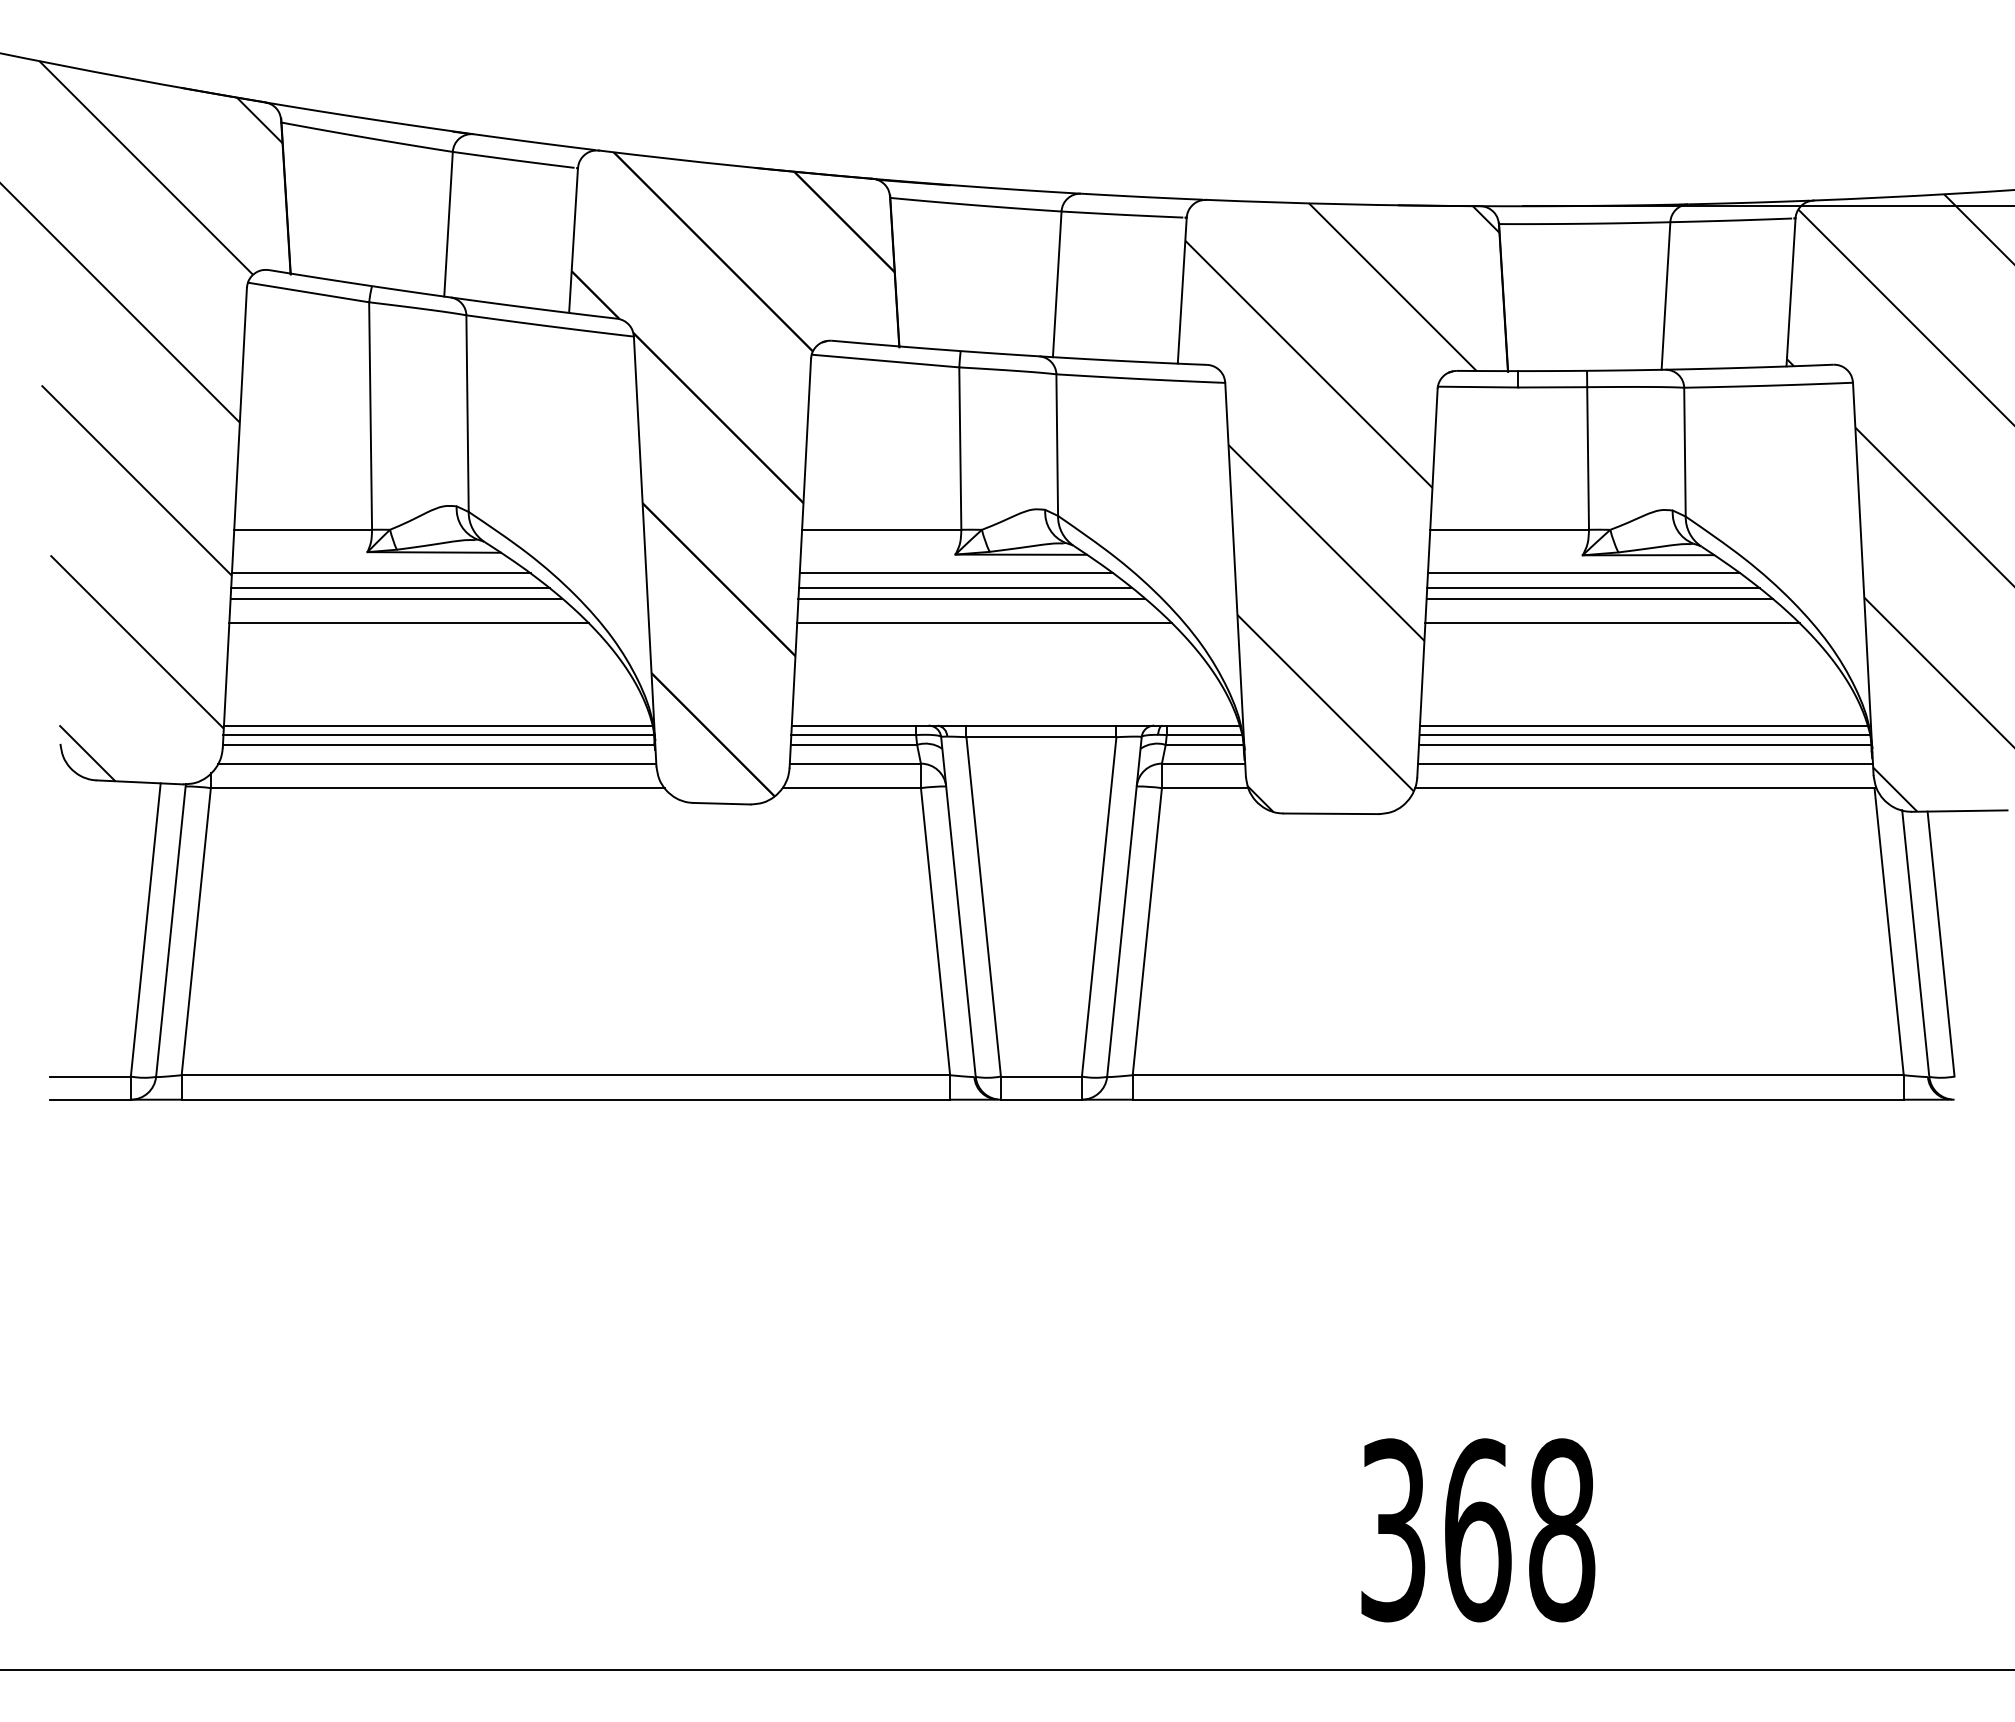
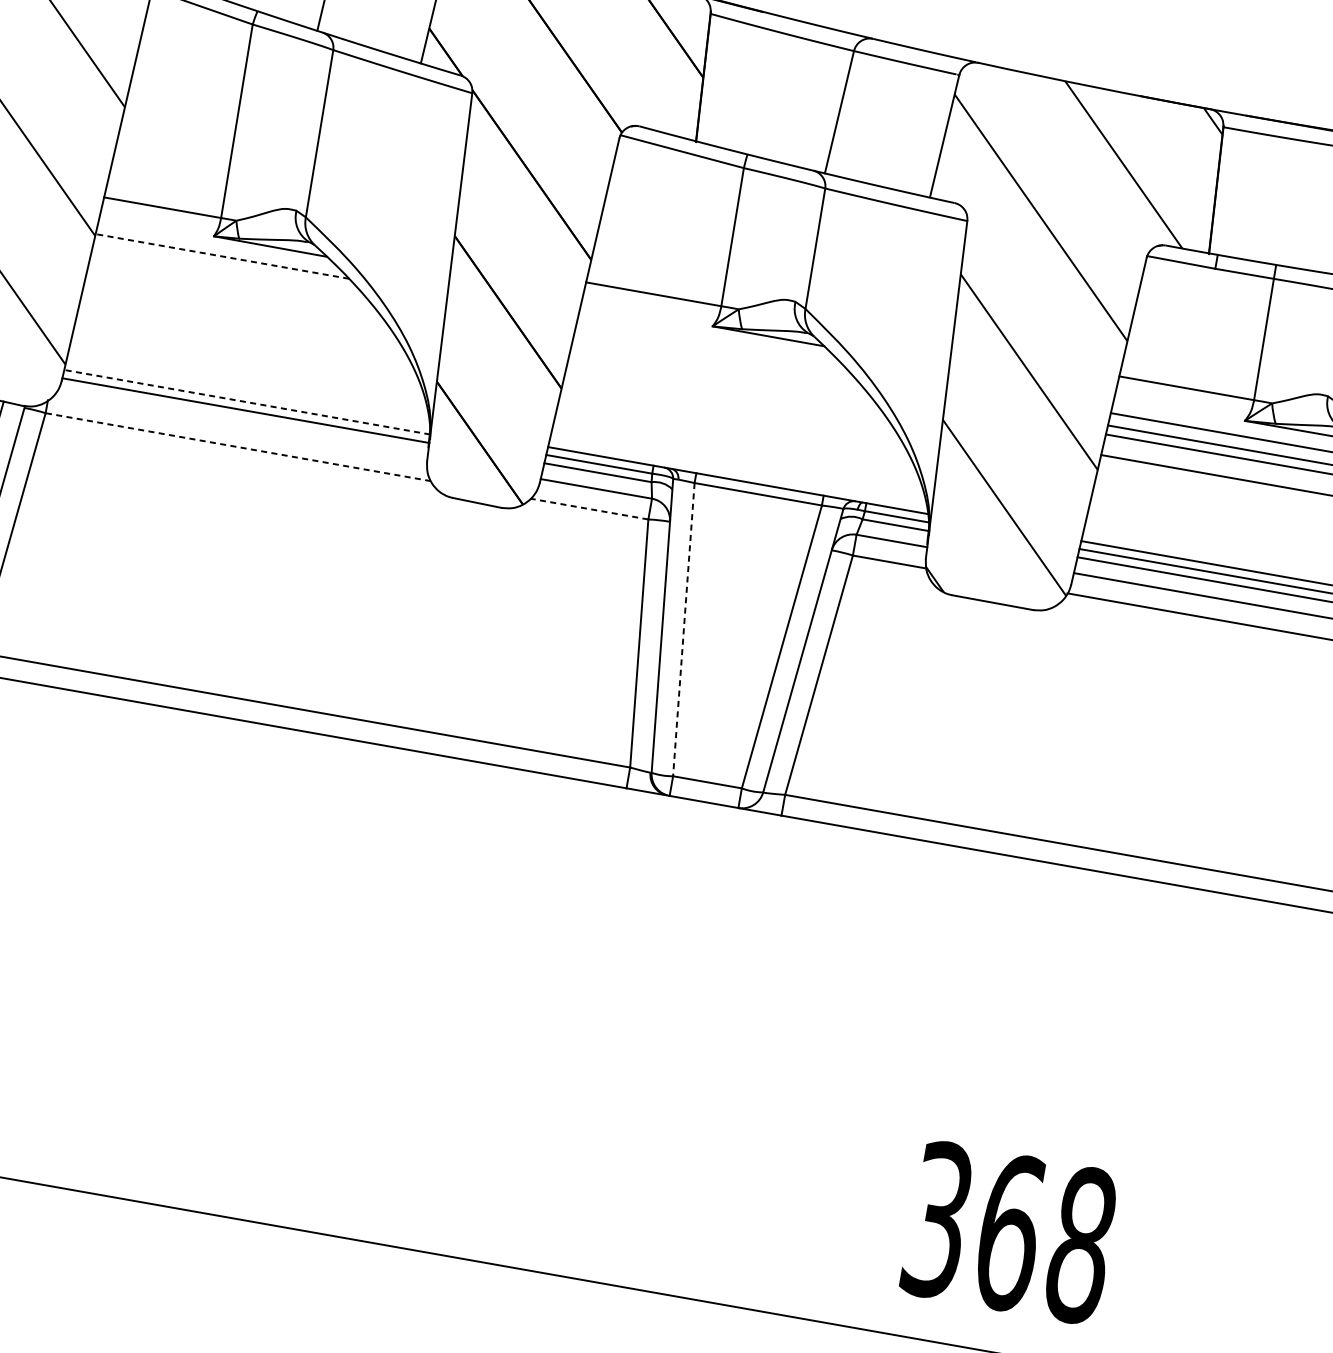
line: (380, 573) -> (221, 256), solid -> dashed
line: (956, 573) -> (710, 342), removed
line: (390, 588) -> (228, 270), removed
line: (965, 588) -> (716, 356), removed
line: (396, 598) -> (231, 280), removed
line: (971, 598) -> (719, 366), removed
line: (408, 623) -> (238, 303), removed
line: (984, 623) -> (726, 389), removed
line: (437, 725) -> (247, 393), removed
line: (439, 735) -> (247, 402), solid -> dashed
line: (436, 763) -> (240, 426), removed
line: (437, 788) -> (237, 447), solid -> dashed
line: (851, 788) -> (589, 509), solid -> dashed
line: (983, 906) -> (683, 629), solid -> dashed

